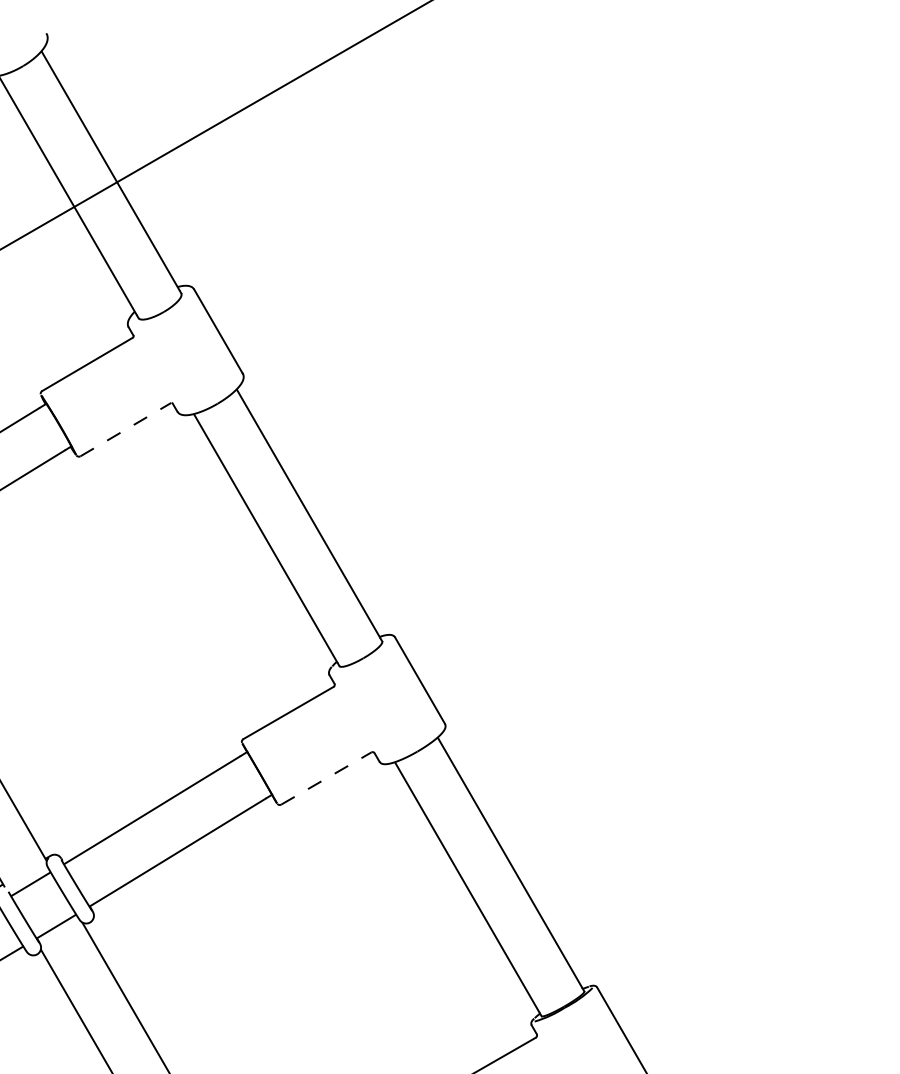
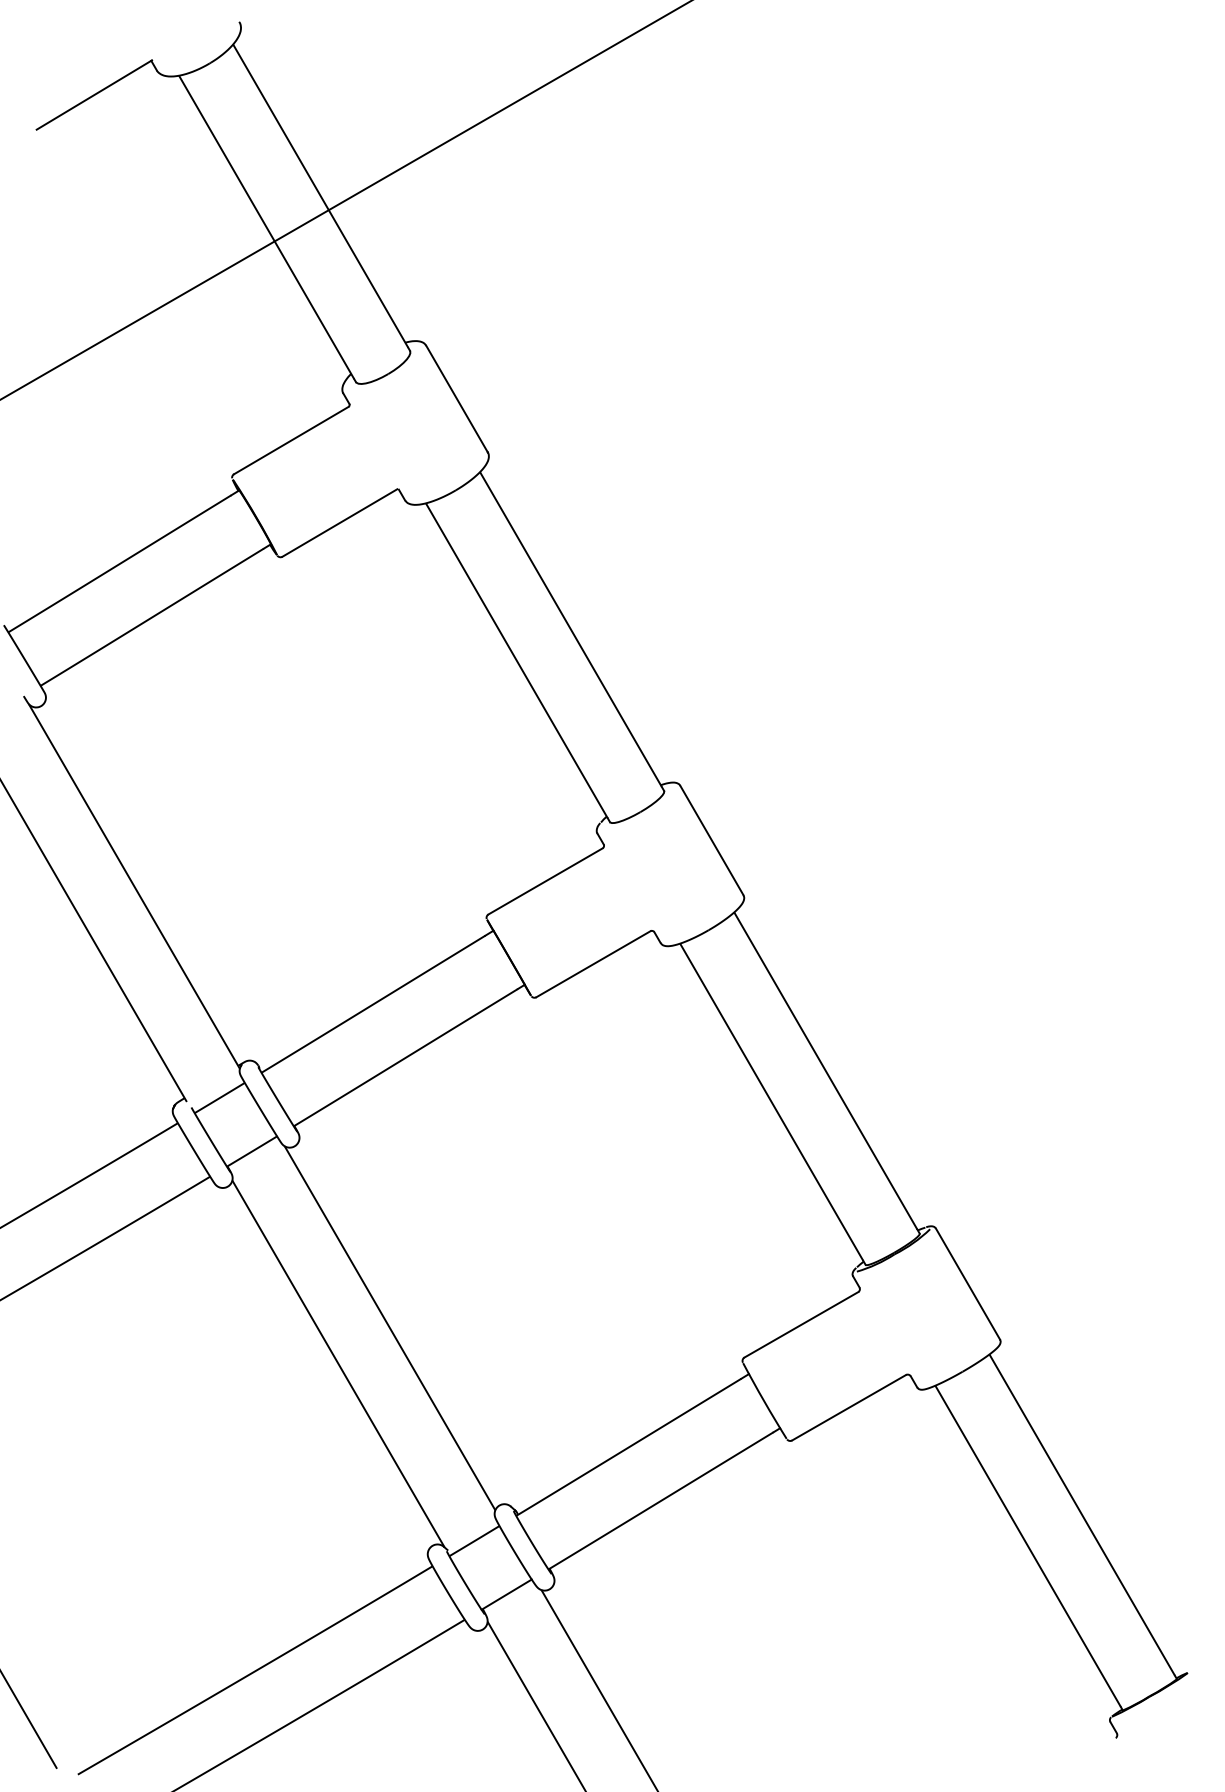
line: (125, 429) -> (339, 522), dashed -> solid
line: (326, 778) -> (593, 964), dashed -> solid

